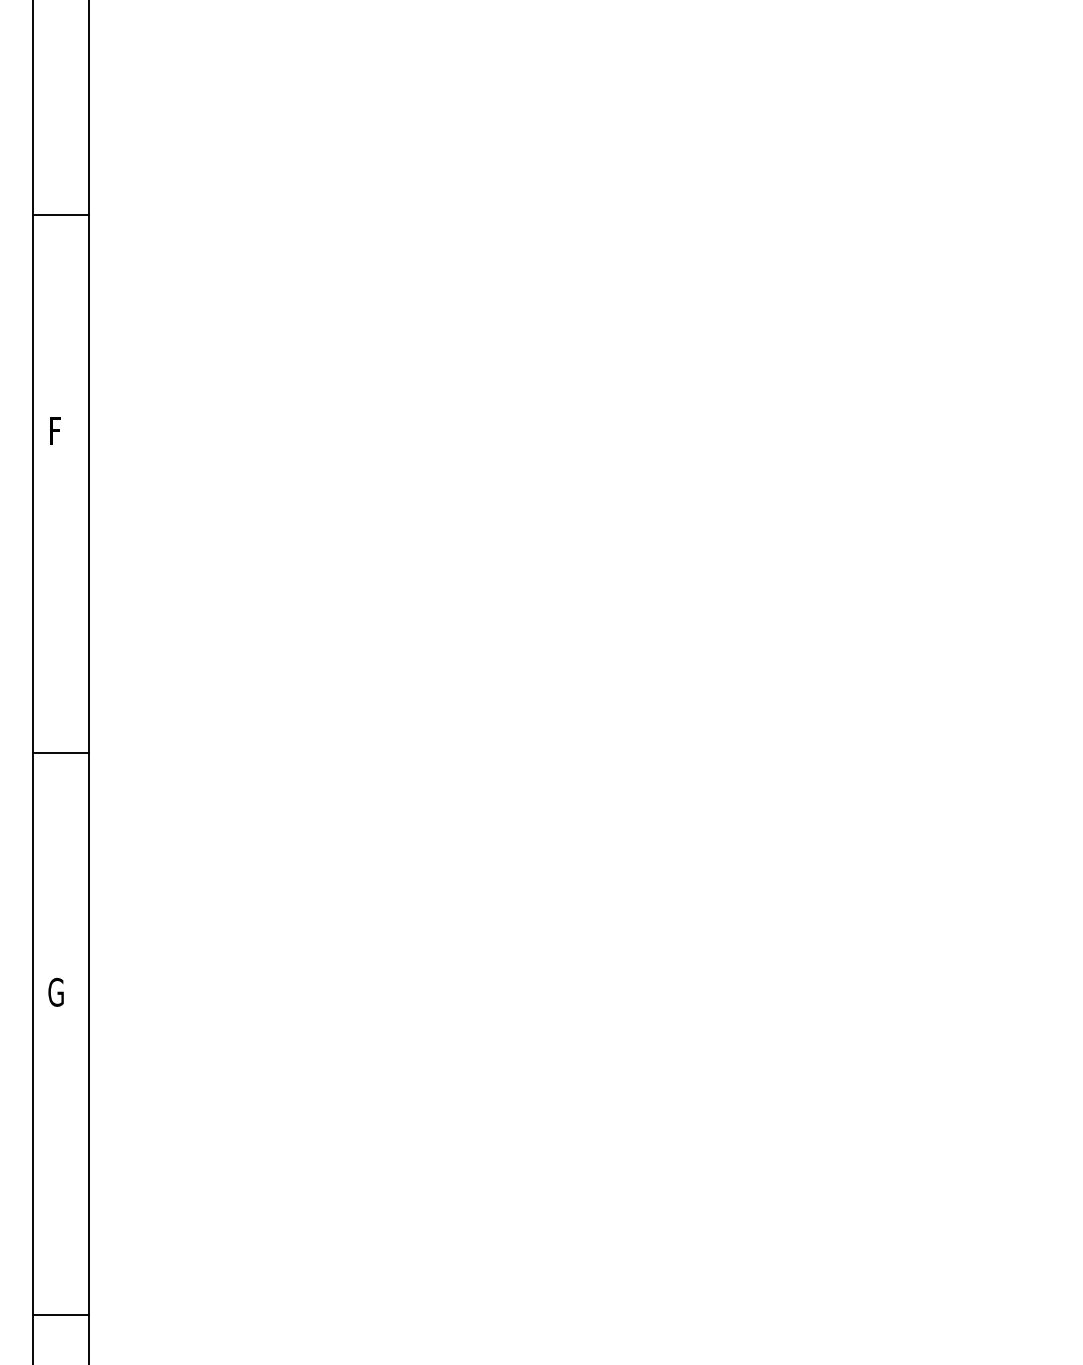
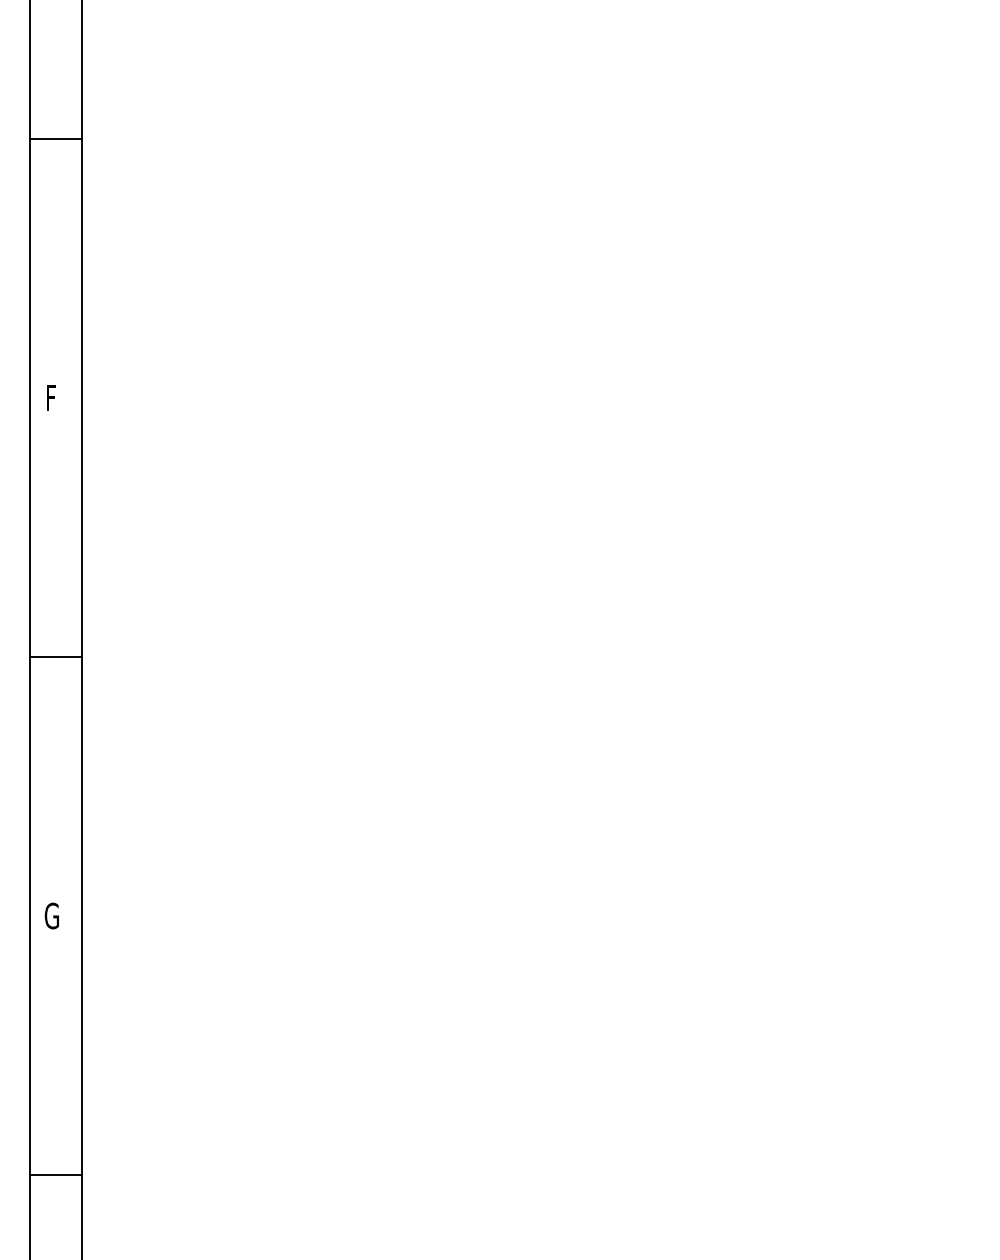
line: (60, 214) -> (55, 138), moved
line: (60, 752) -> (55, 656), moved
line: (60, 1314) -> (55, 1174), moved

